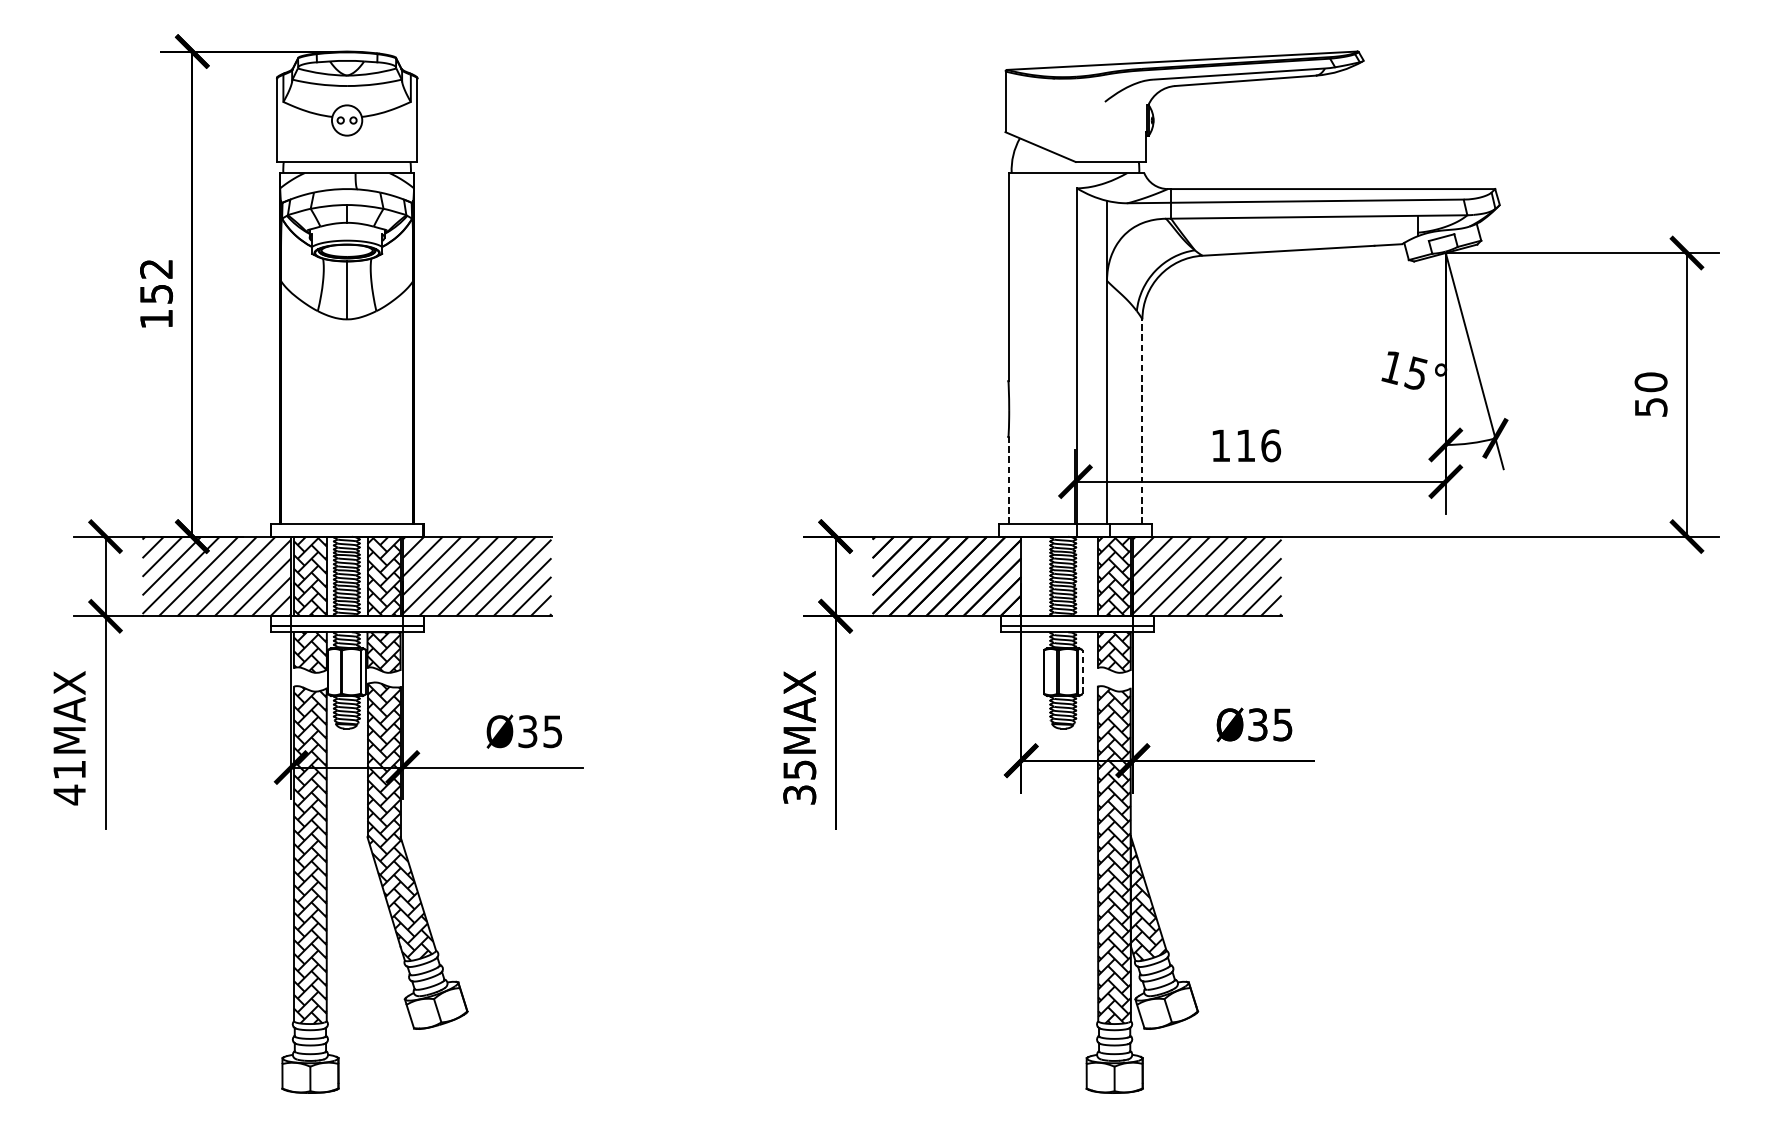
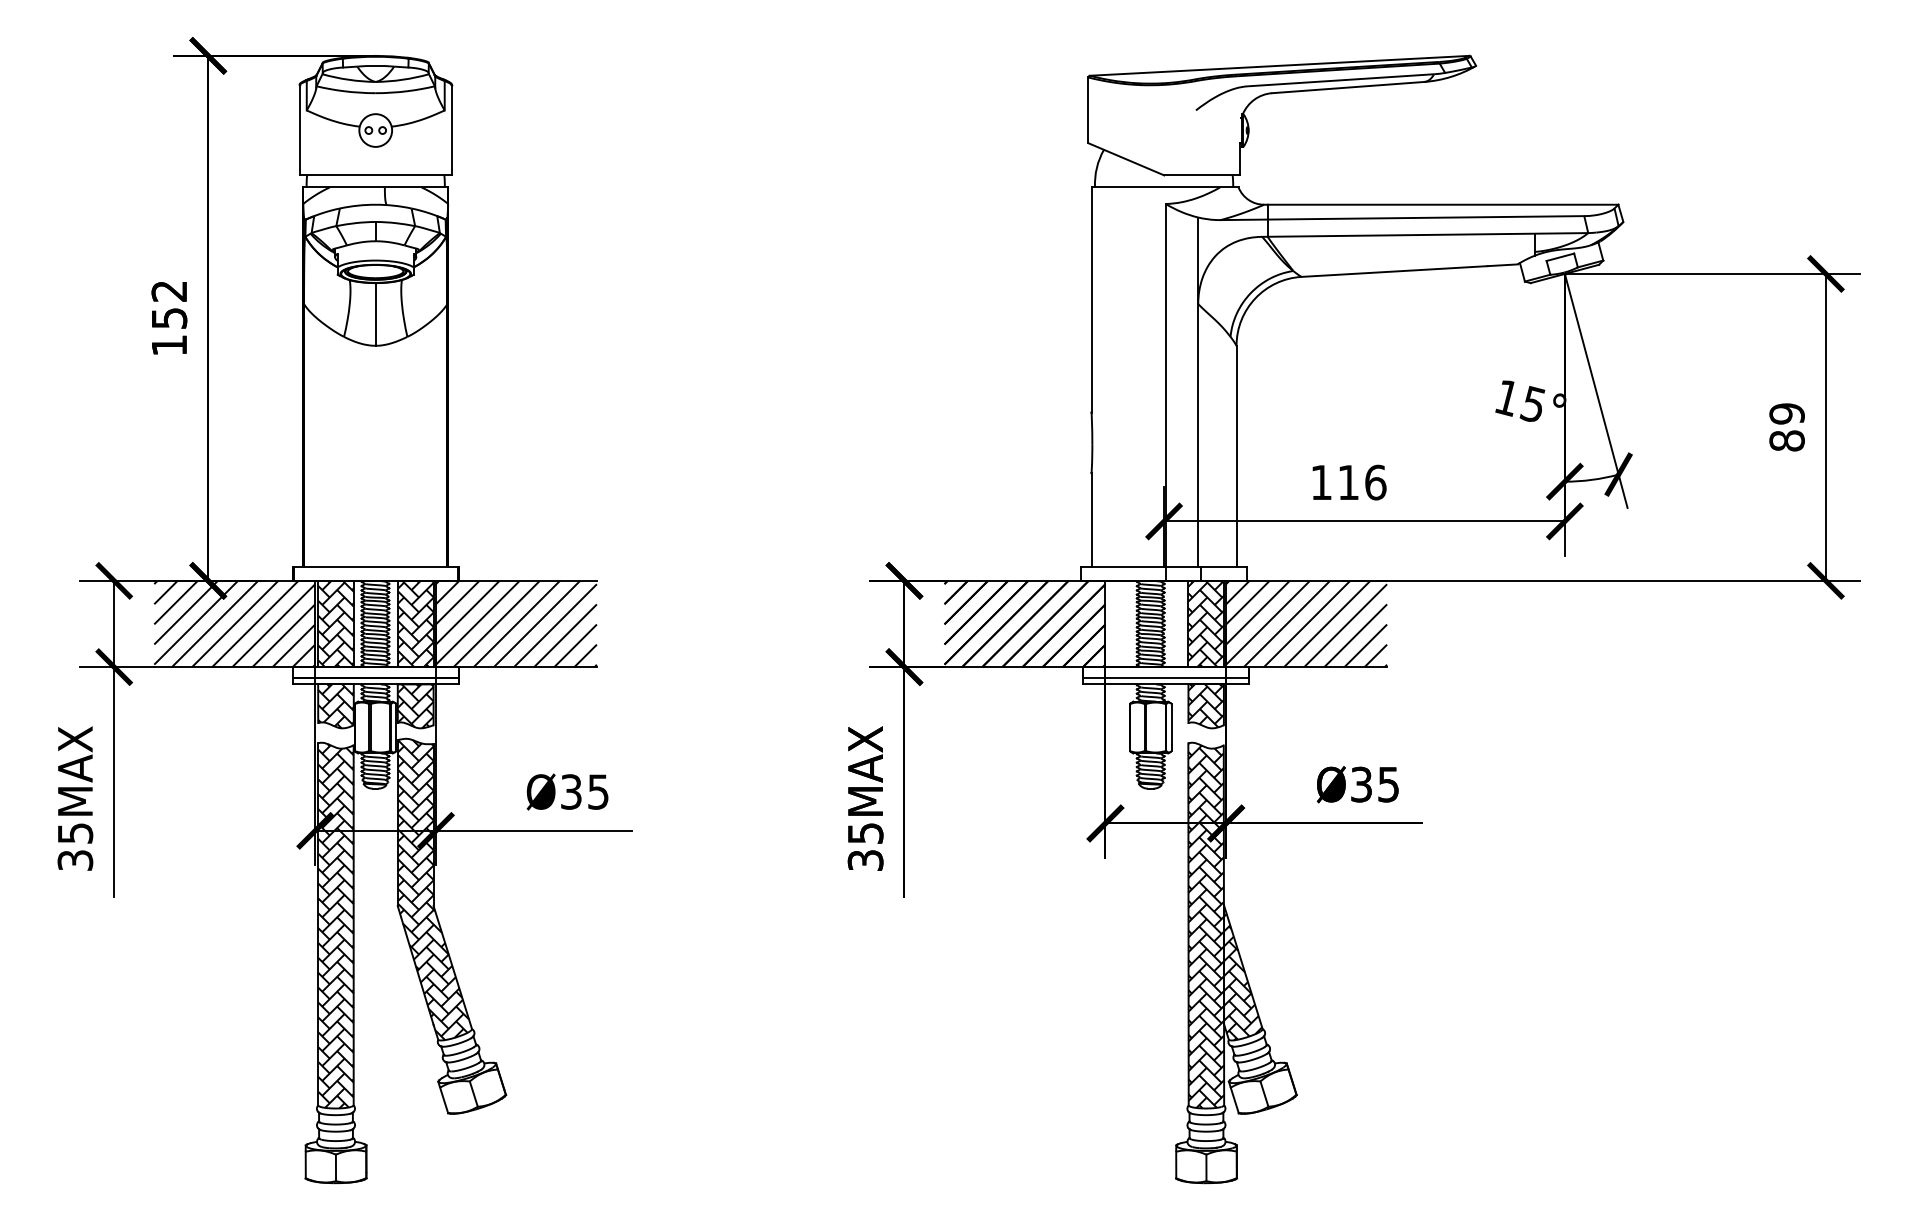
text: (1650, 394) -> (1786, 427), 50 -> 89
line: (1142, 421) -> (1236, 456), dashed -> solid
line: (1008, 479) -> (1091, 519), dashed -> solid
line: (1082, 672) -> (1171, 727), dashed -> solid
text: (69, 782) -> (75, 847), 41MAX -> 35MAX

